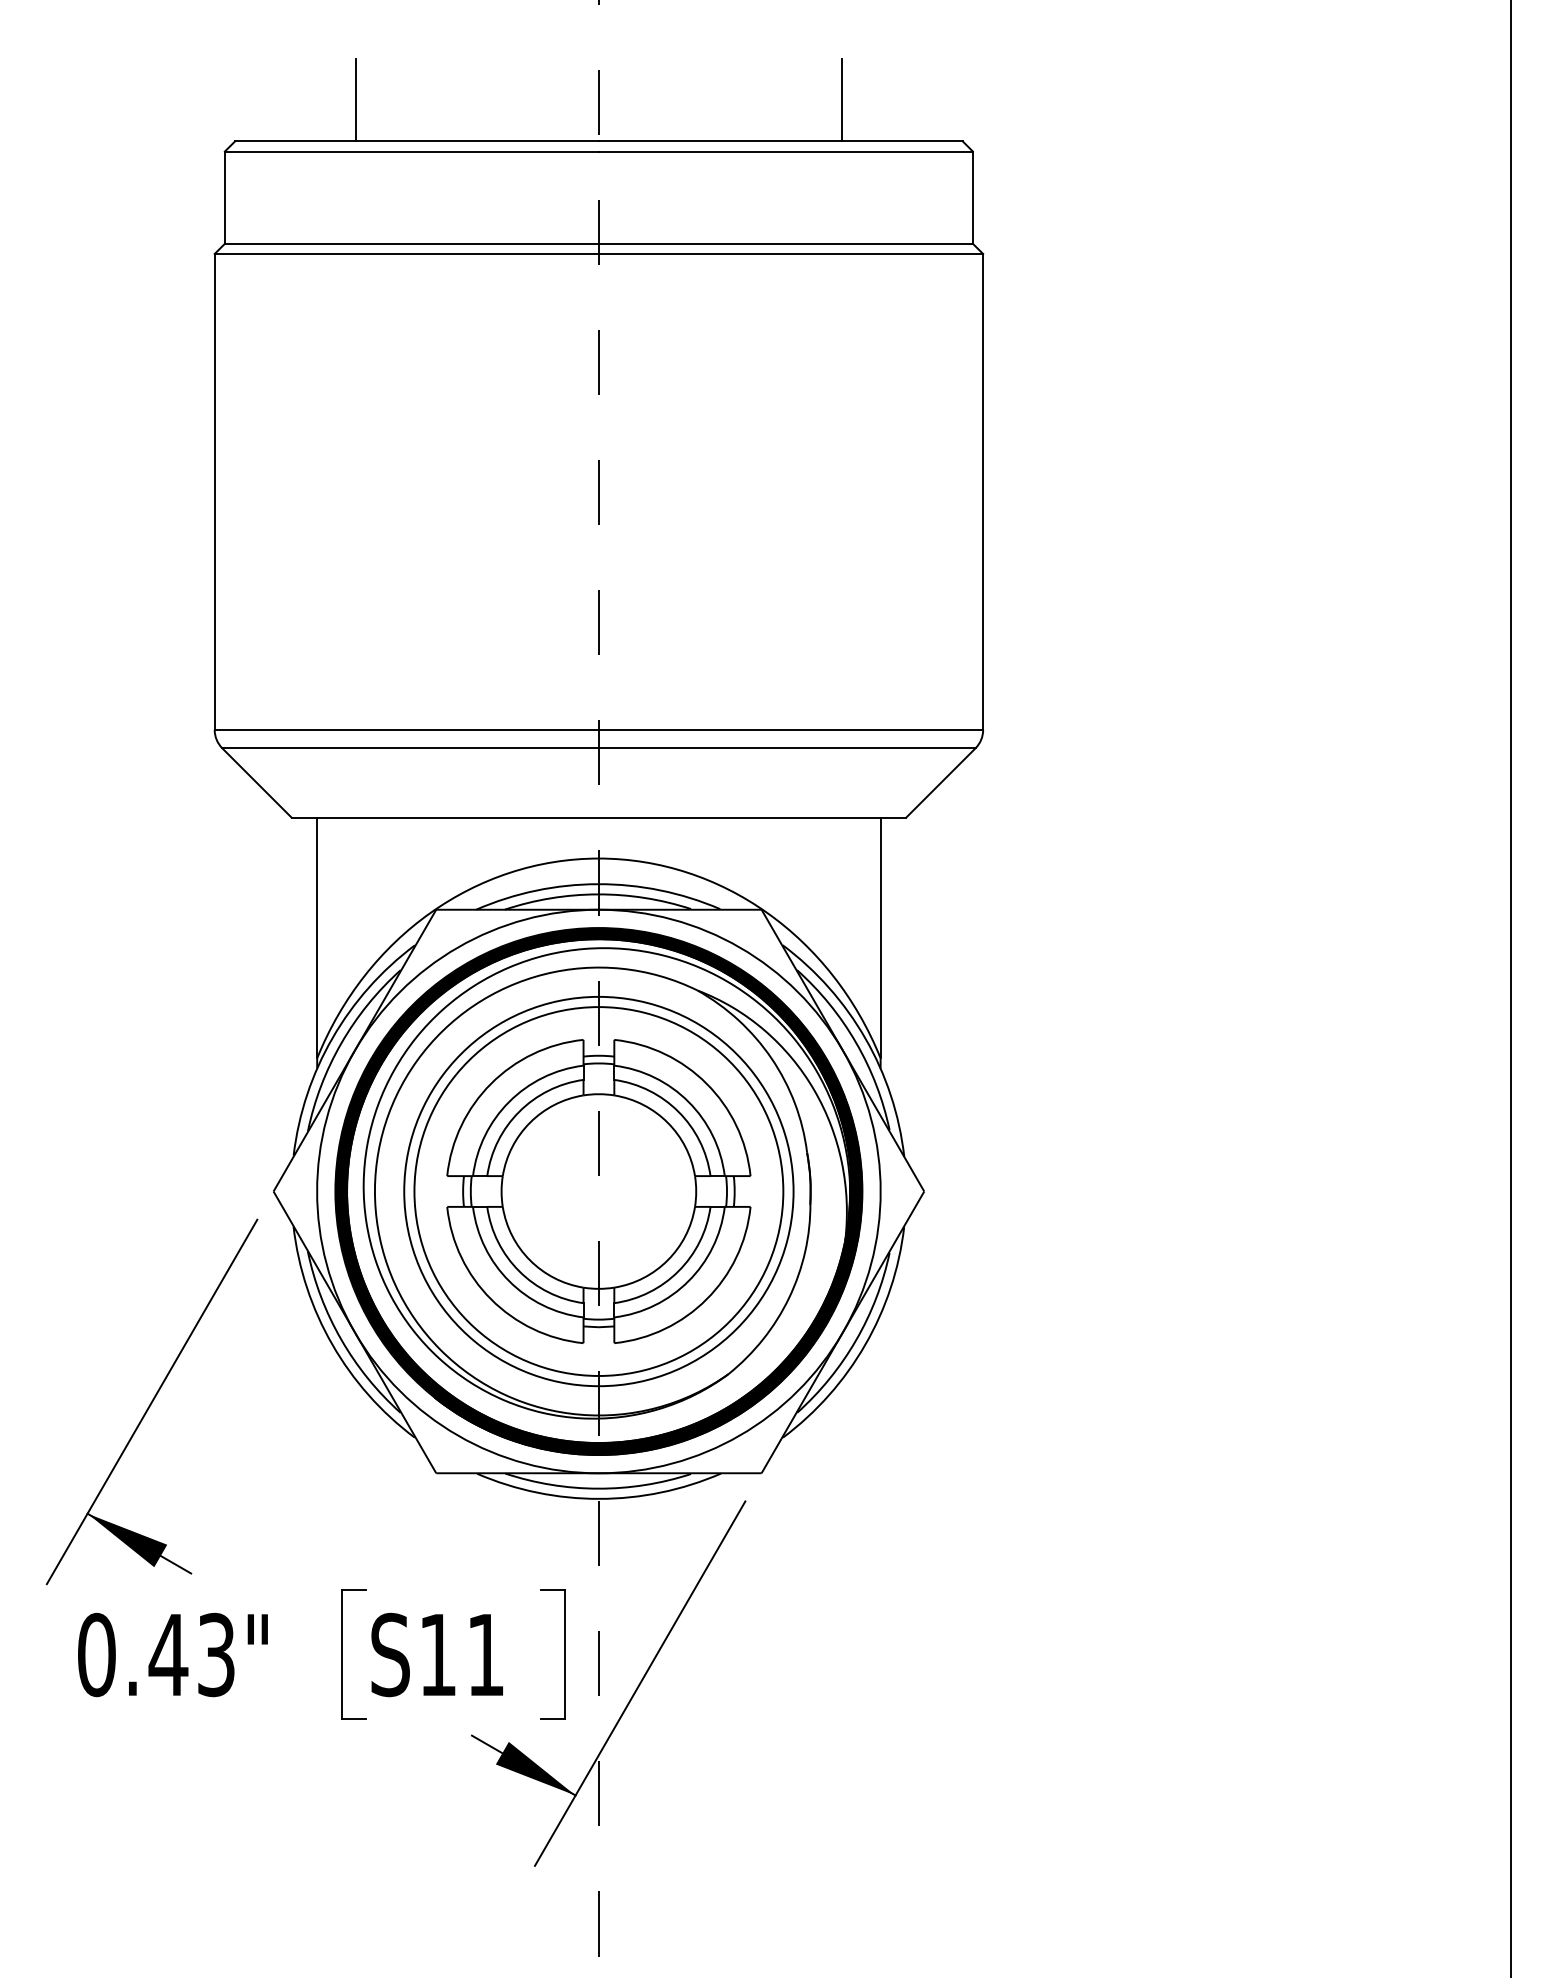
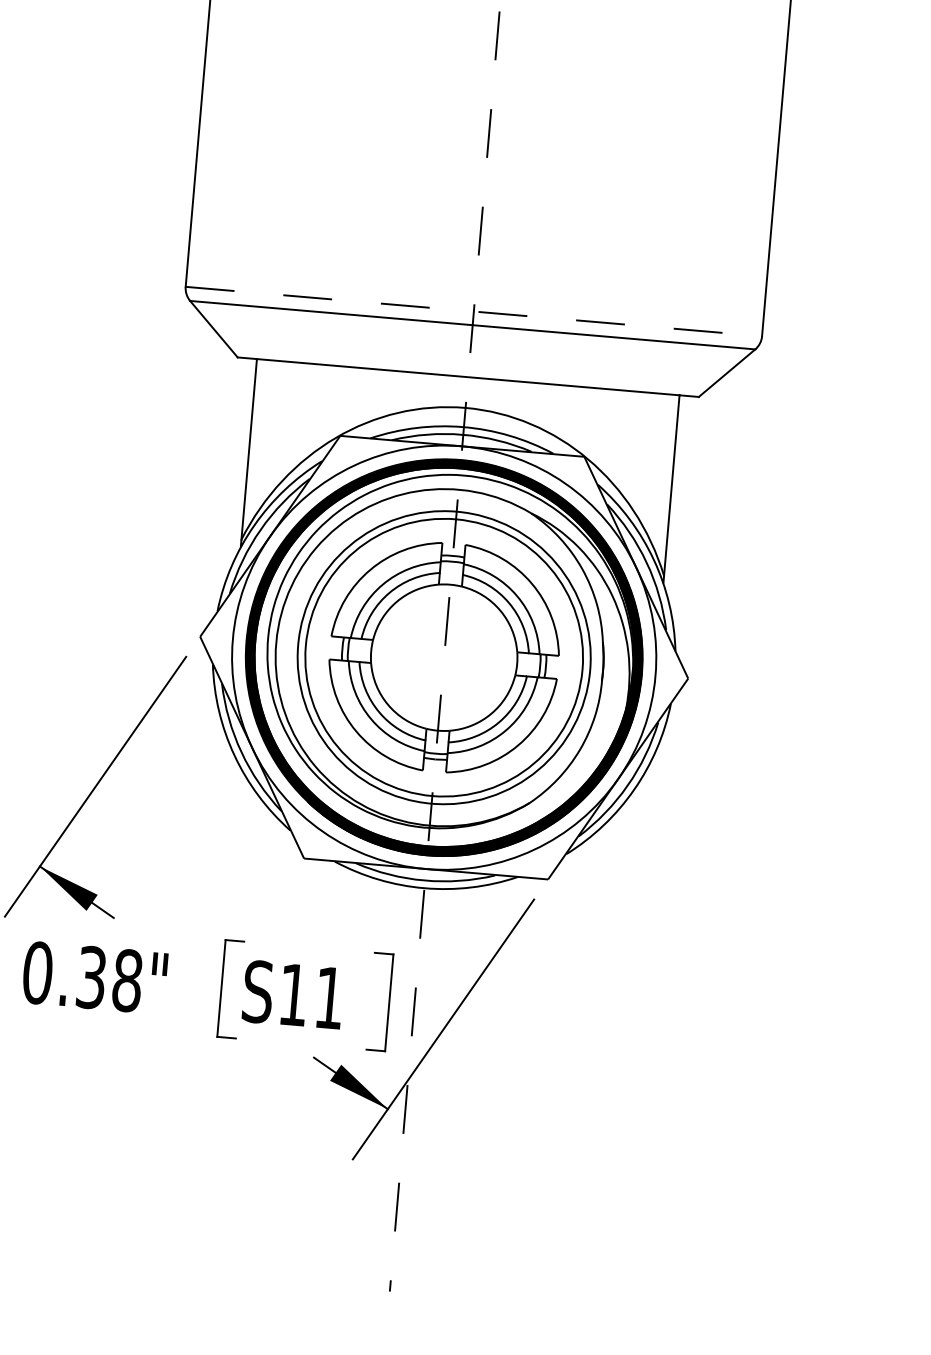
line: (599, 730) -> (474, 311), solid -> dashed
text: (191, 1654) -> (108, 978), 0.43" -> 0.38"

